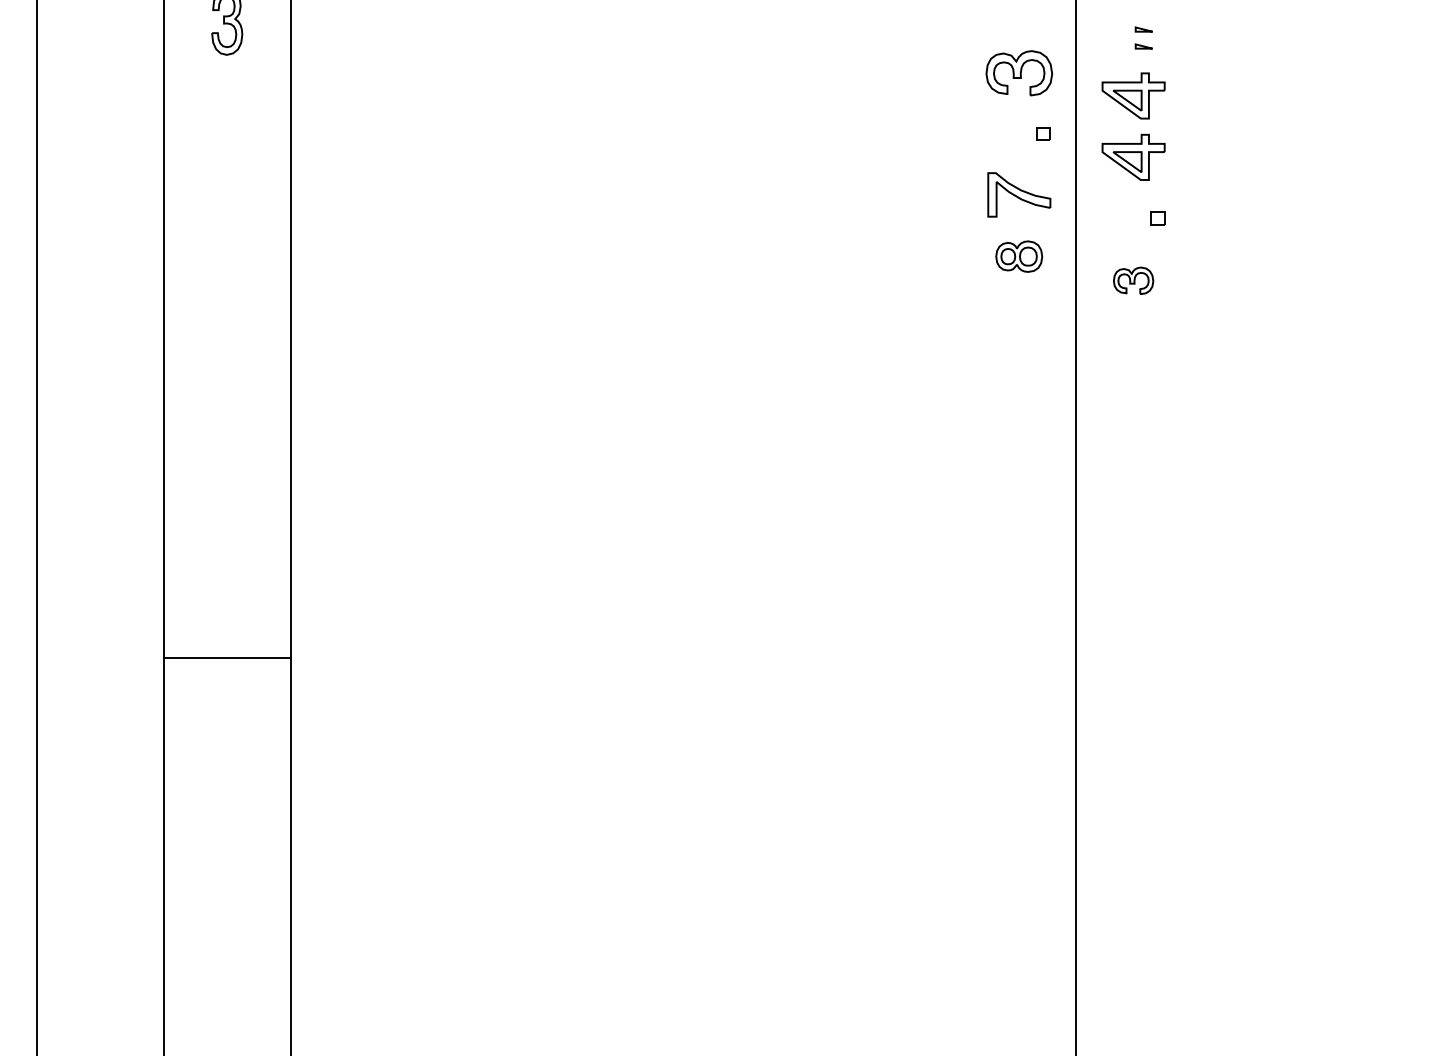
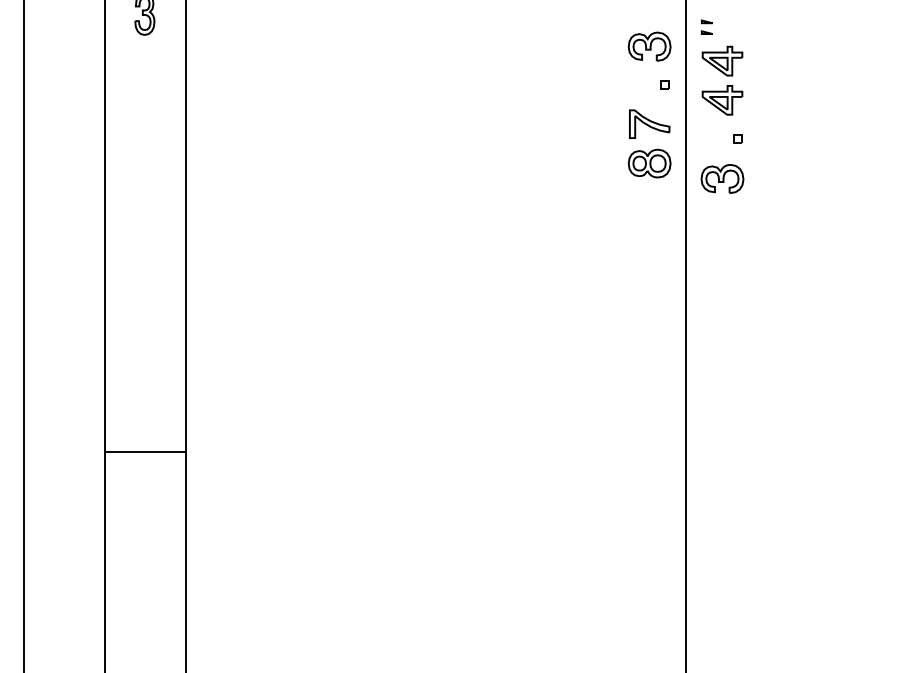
part: (1143, 36) -> (706, 26), moved
part: (1019, 256) -> (649, 163), size x1.43
part: (1133, 280) -> (722, 178), size x1.67
line: (226, 658) -> (144, 452), moved

